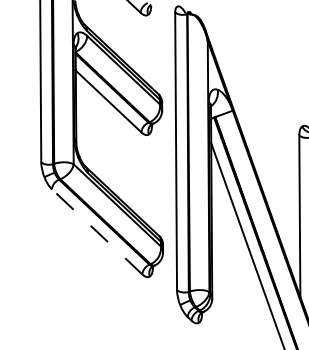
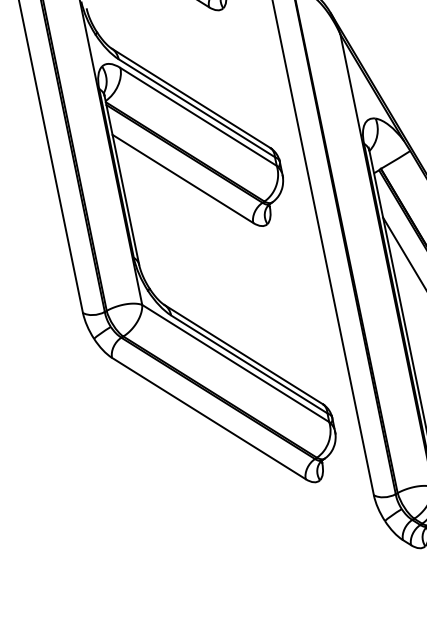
line: (96, 231) -> (207, 418), dashed -> solid

